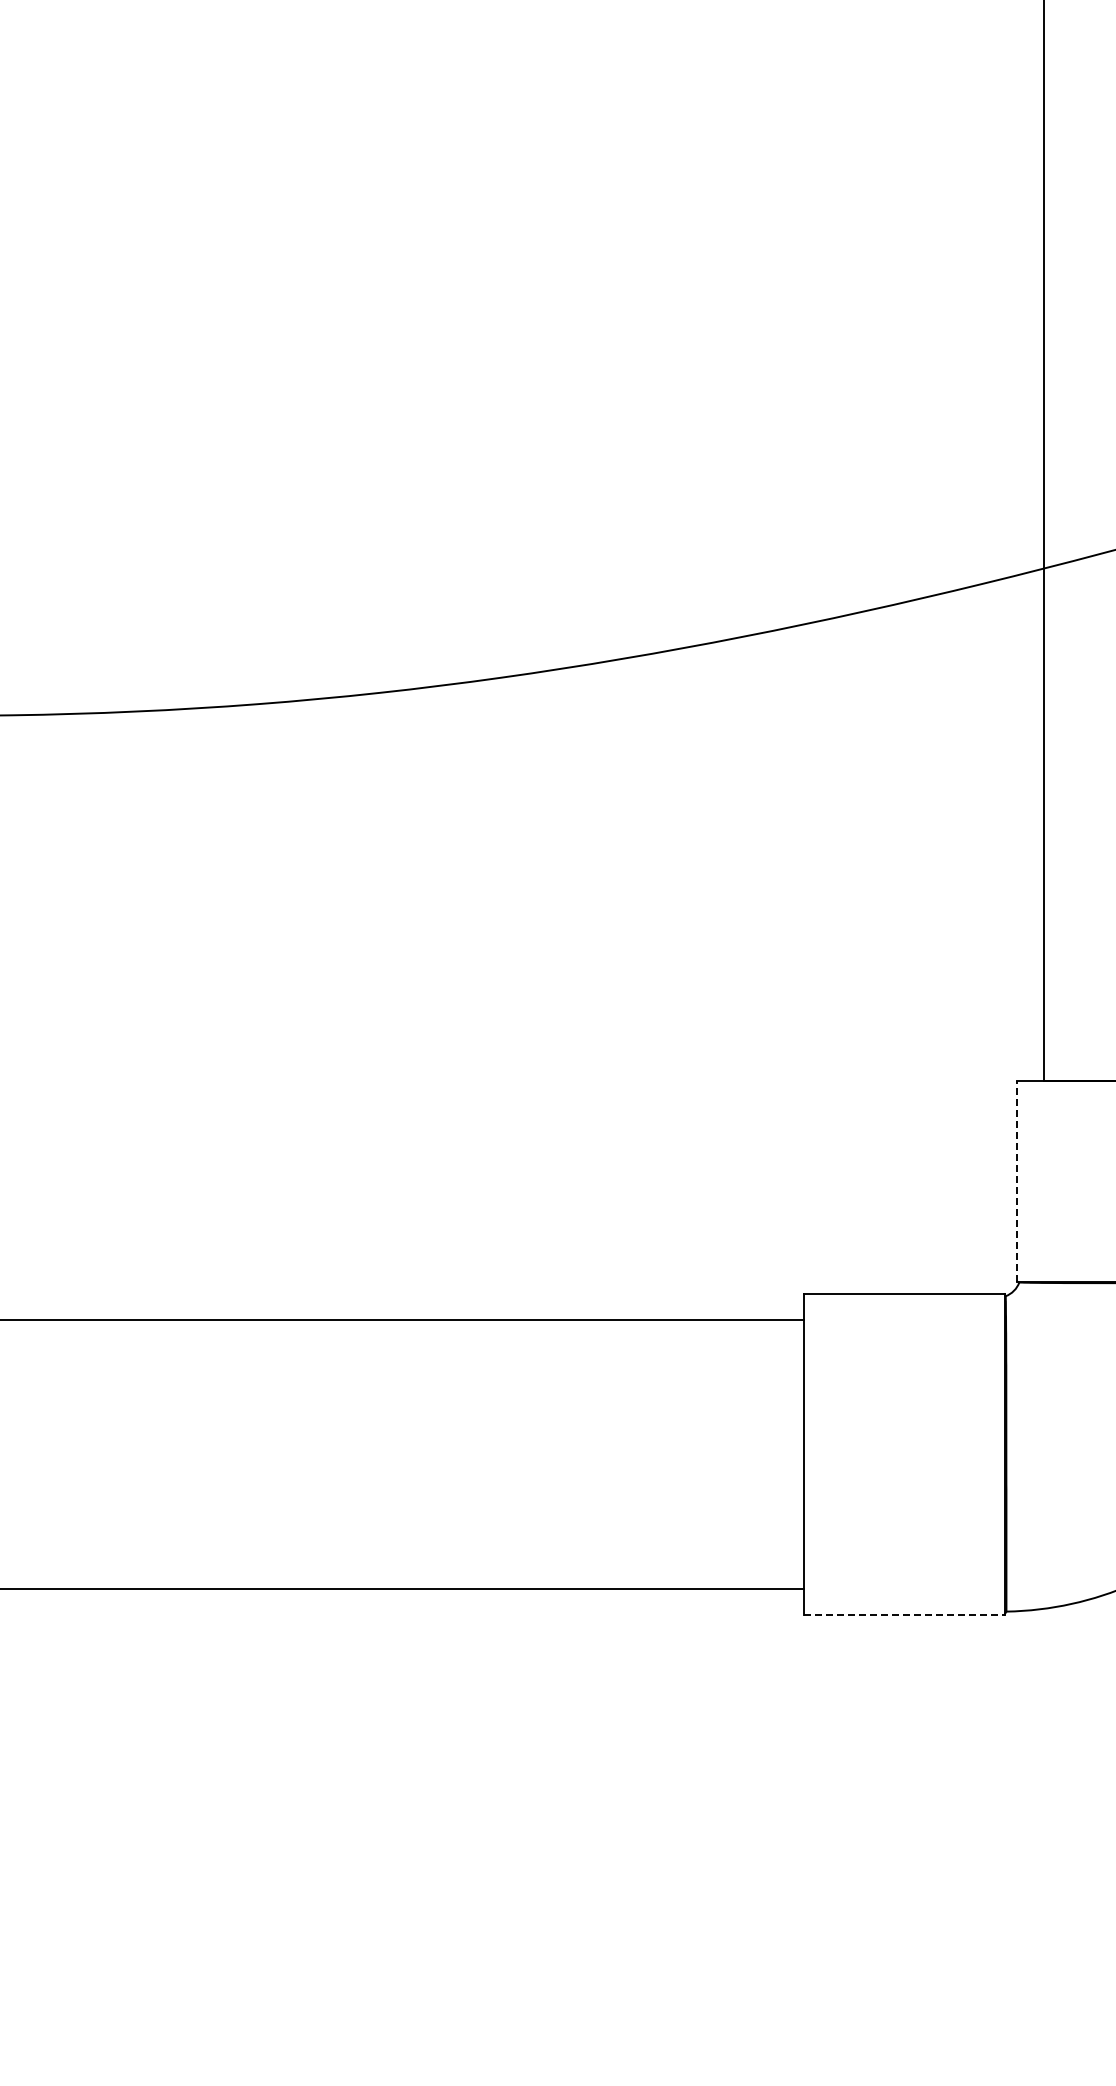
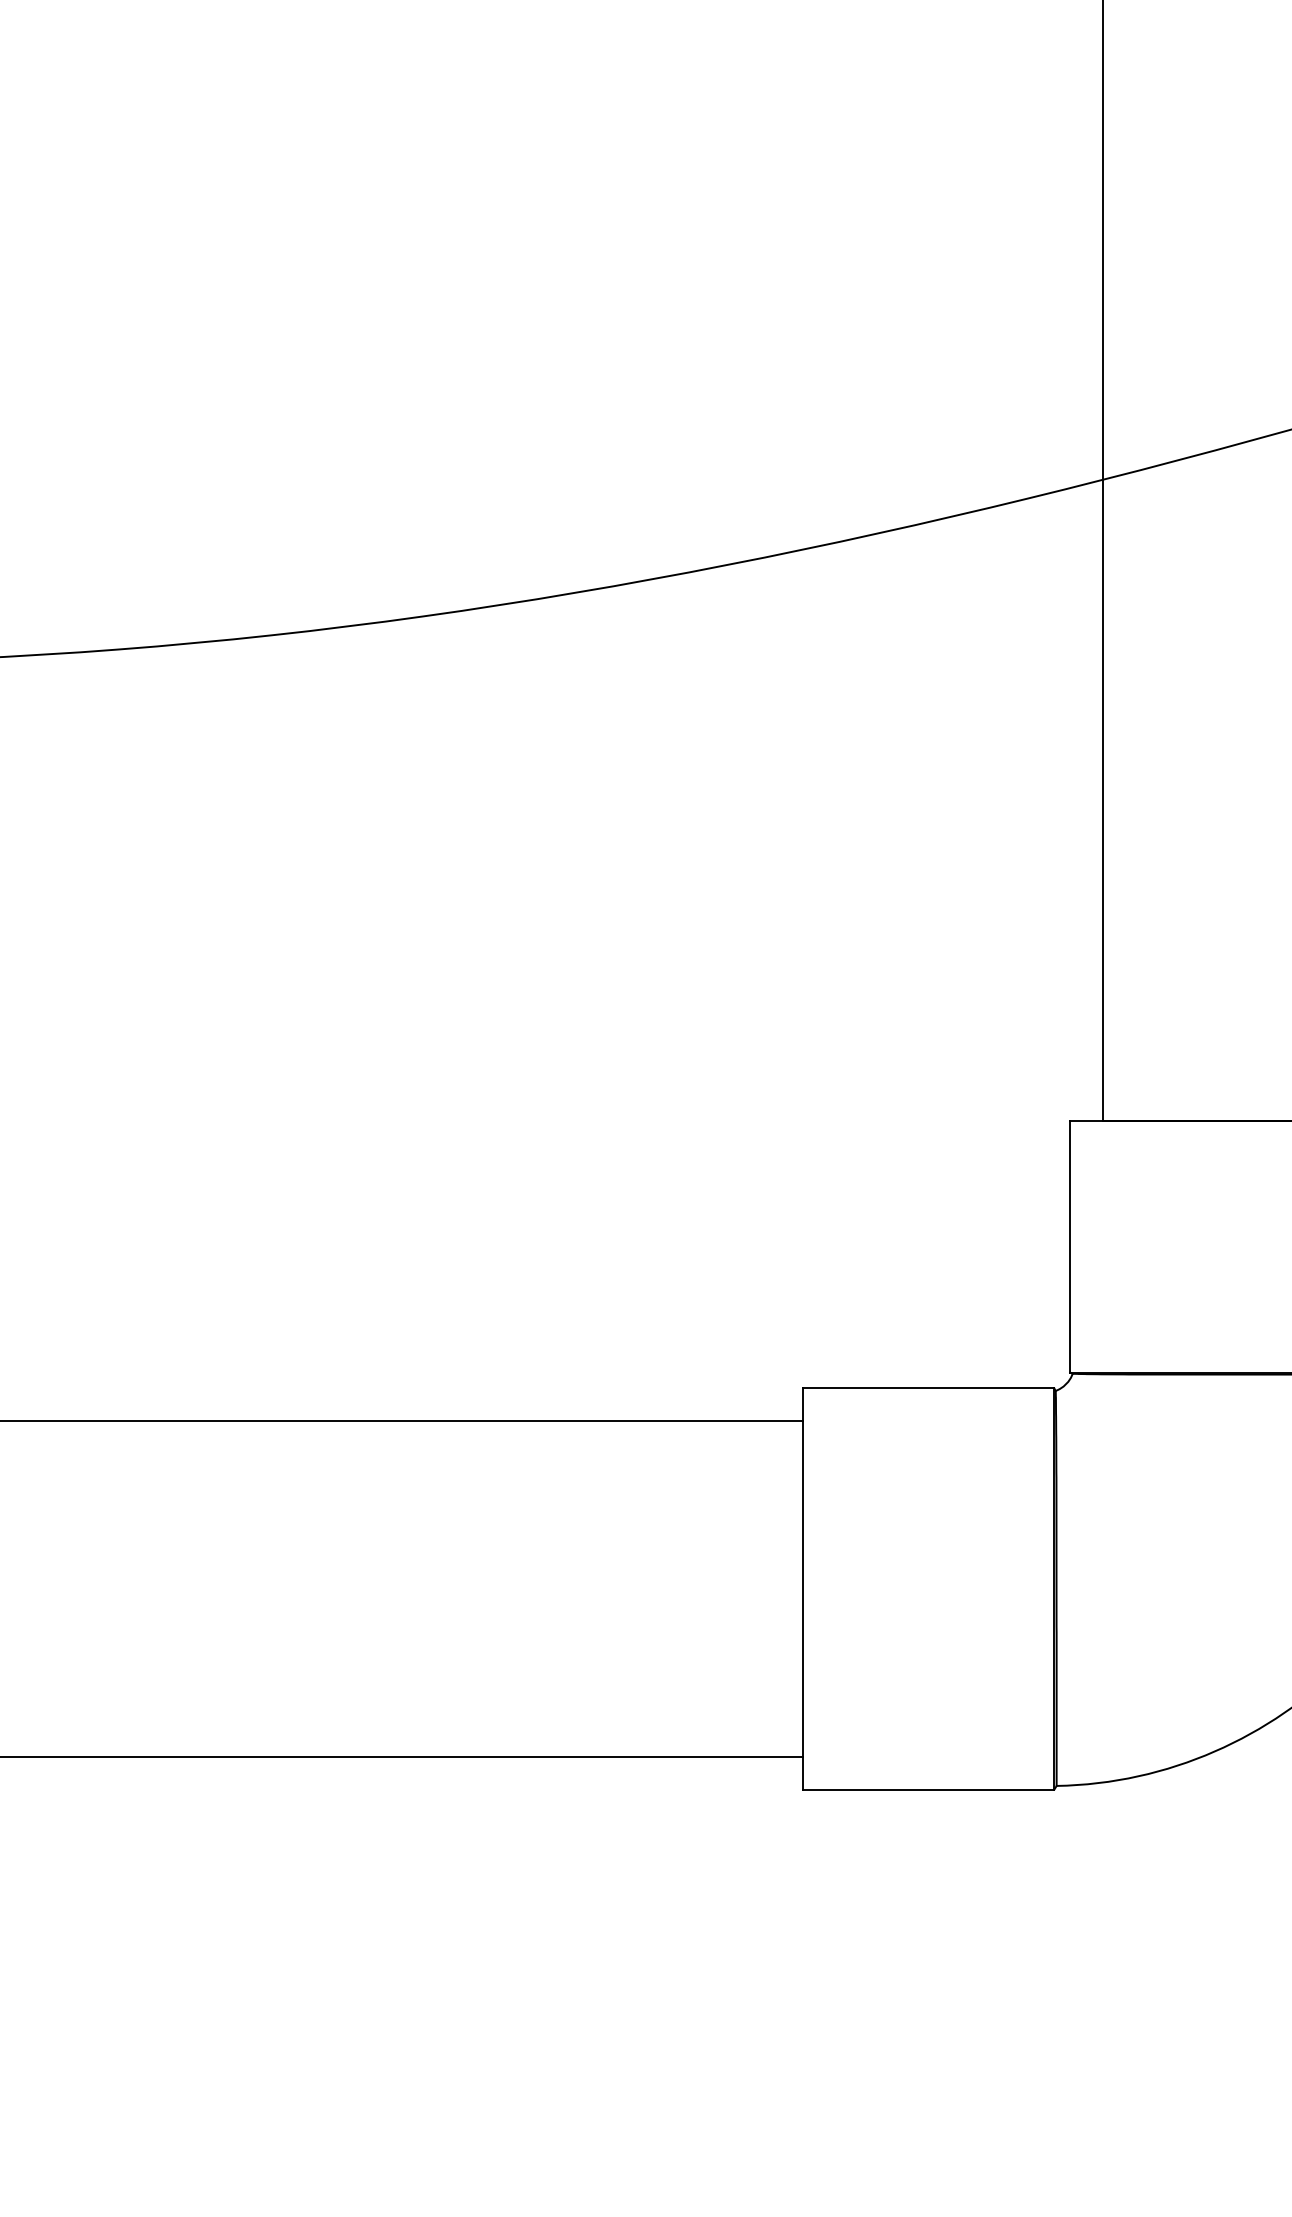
line: (1017, 1180) -> (1070, 1246), dashed -> solid
line: (904, 1614) -> (928, 1789), dashed -> solid

